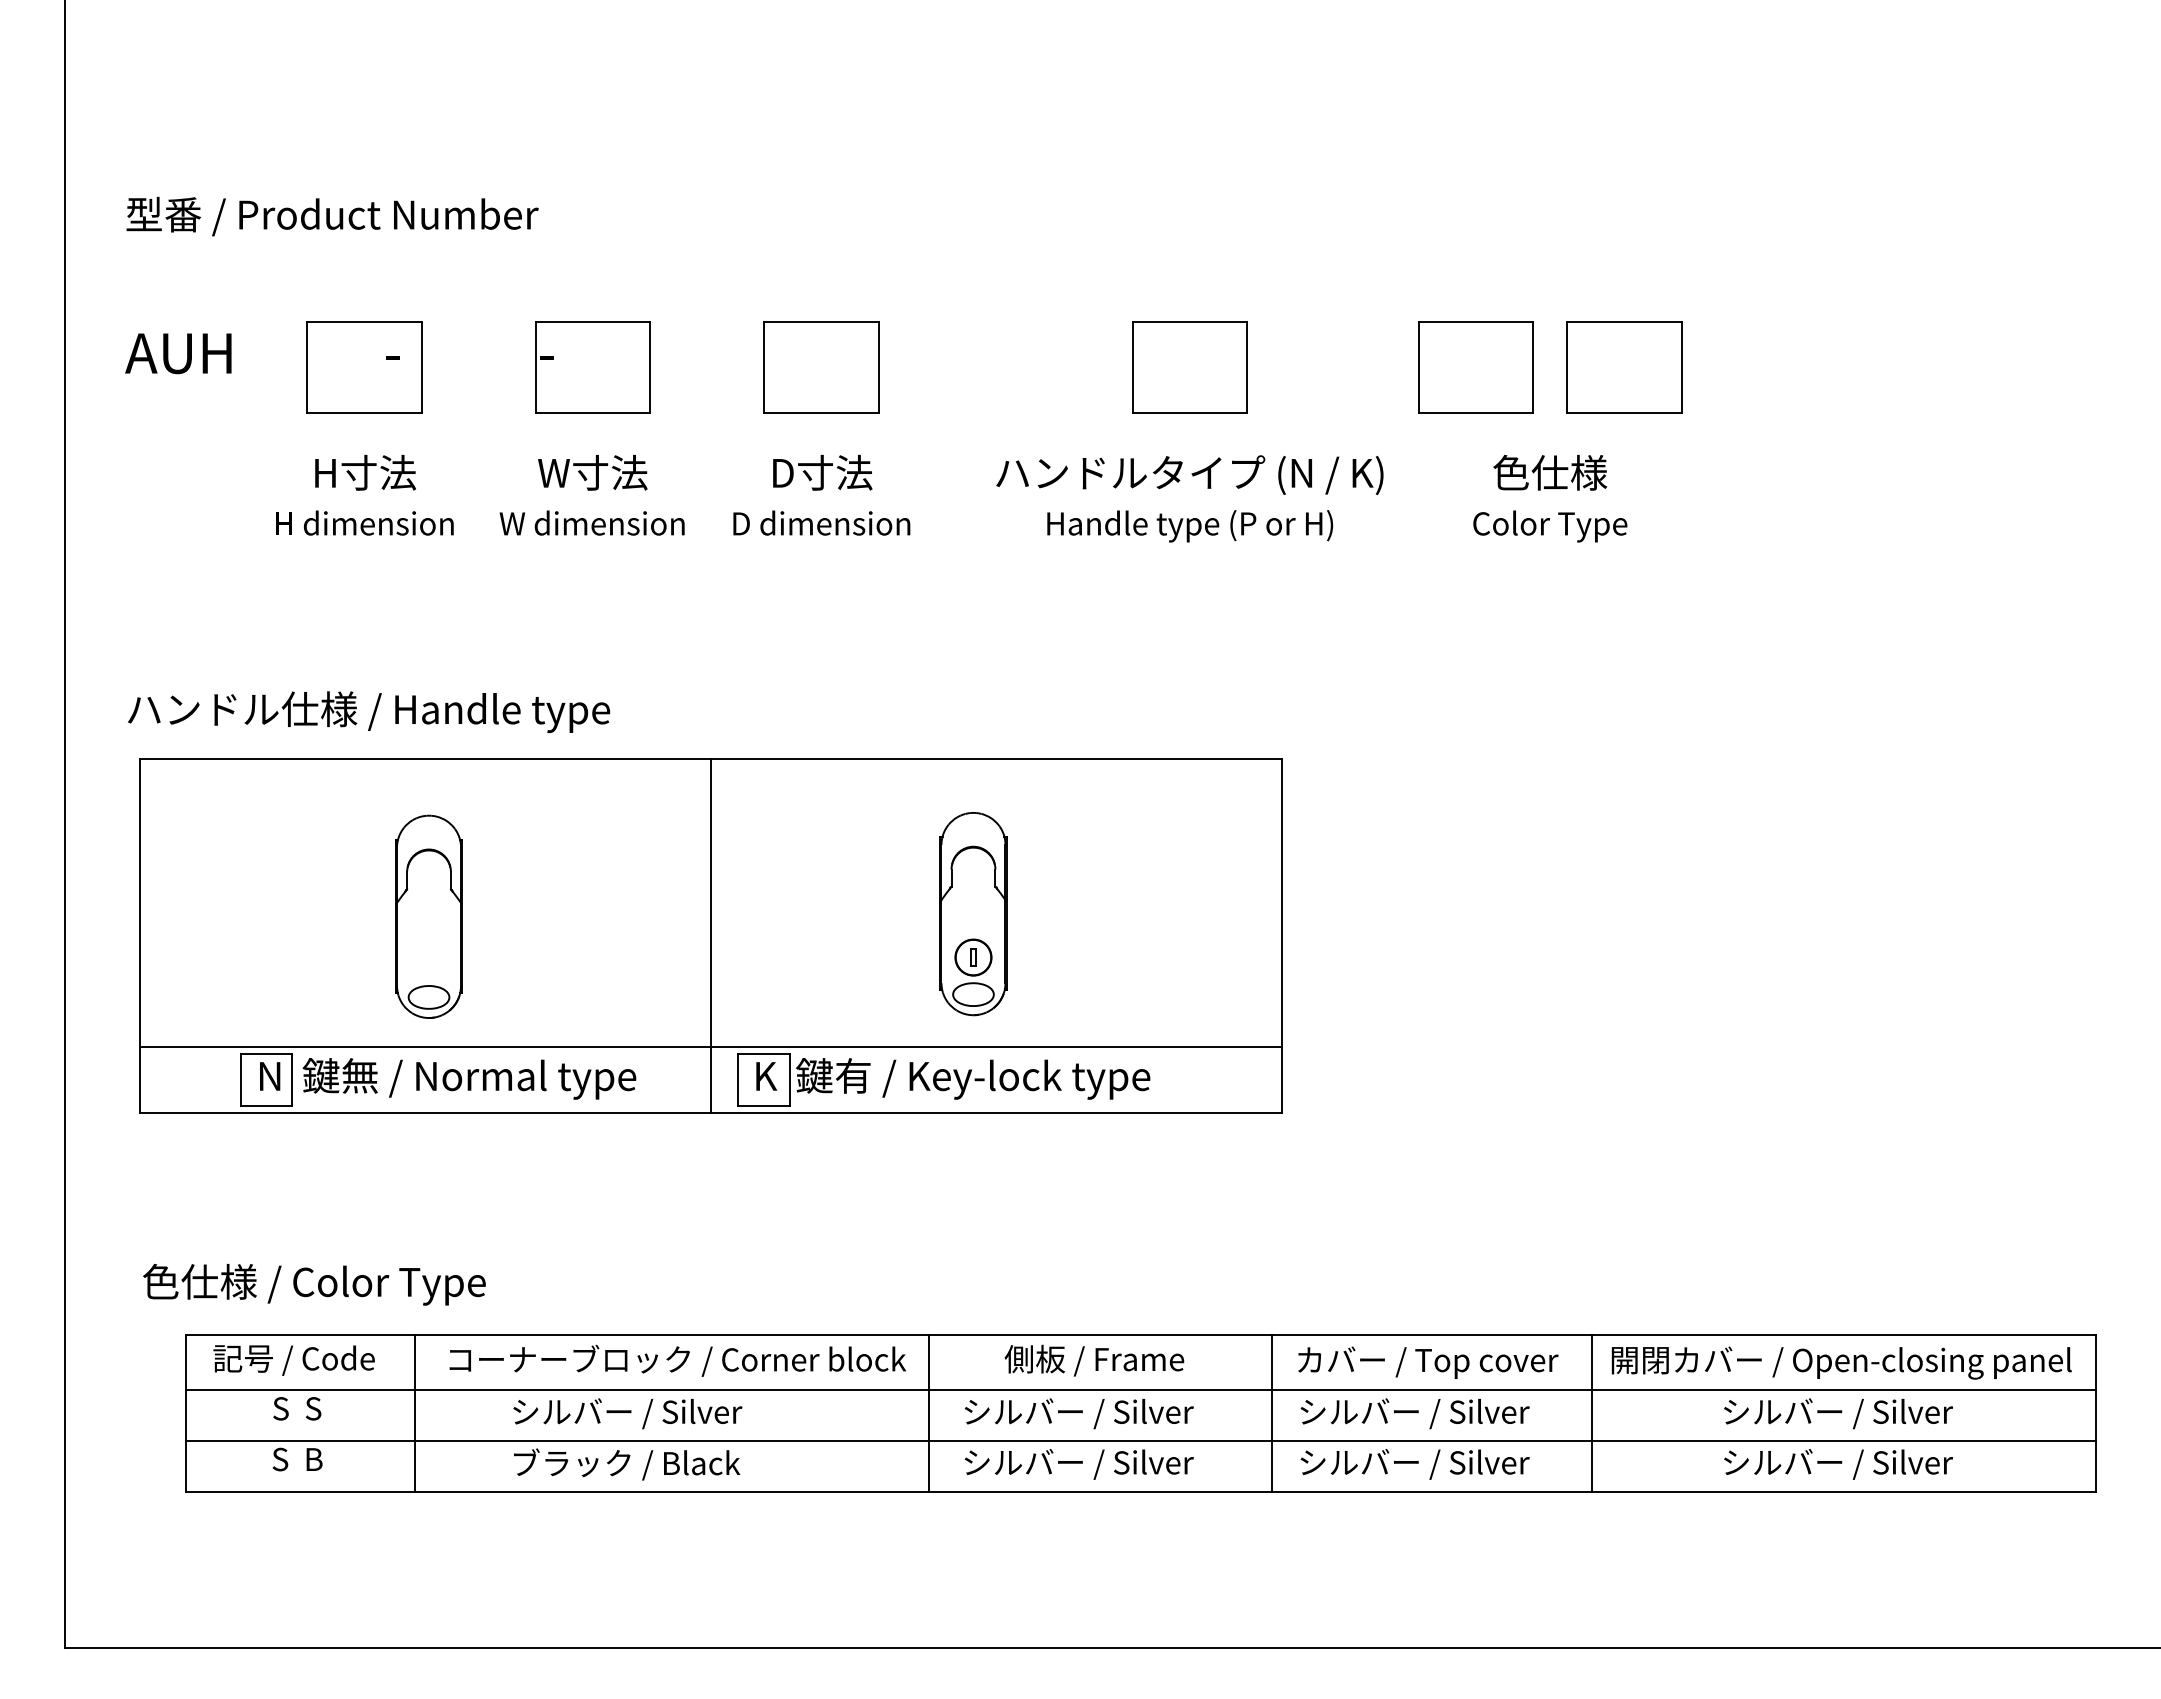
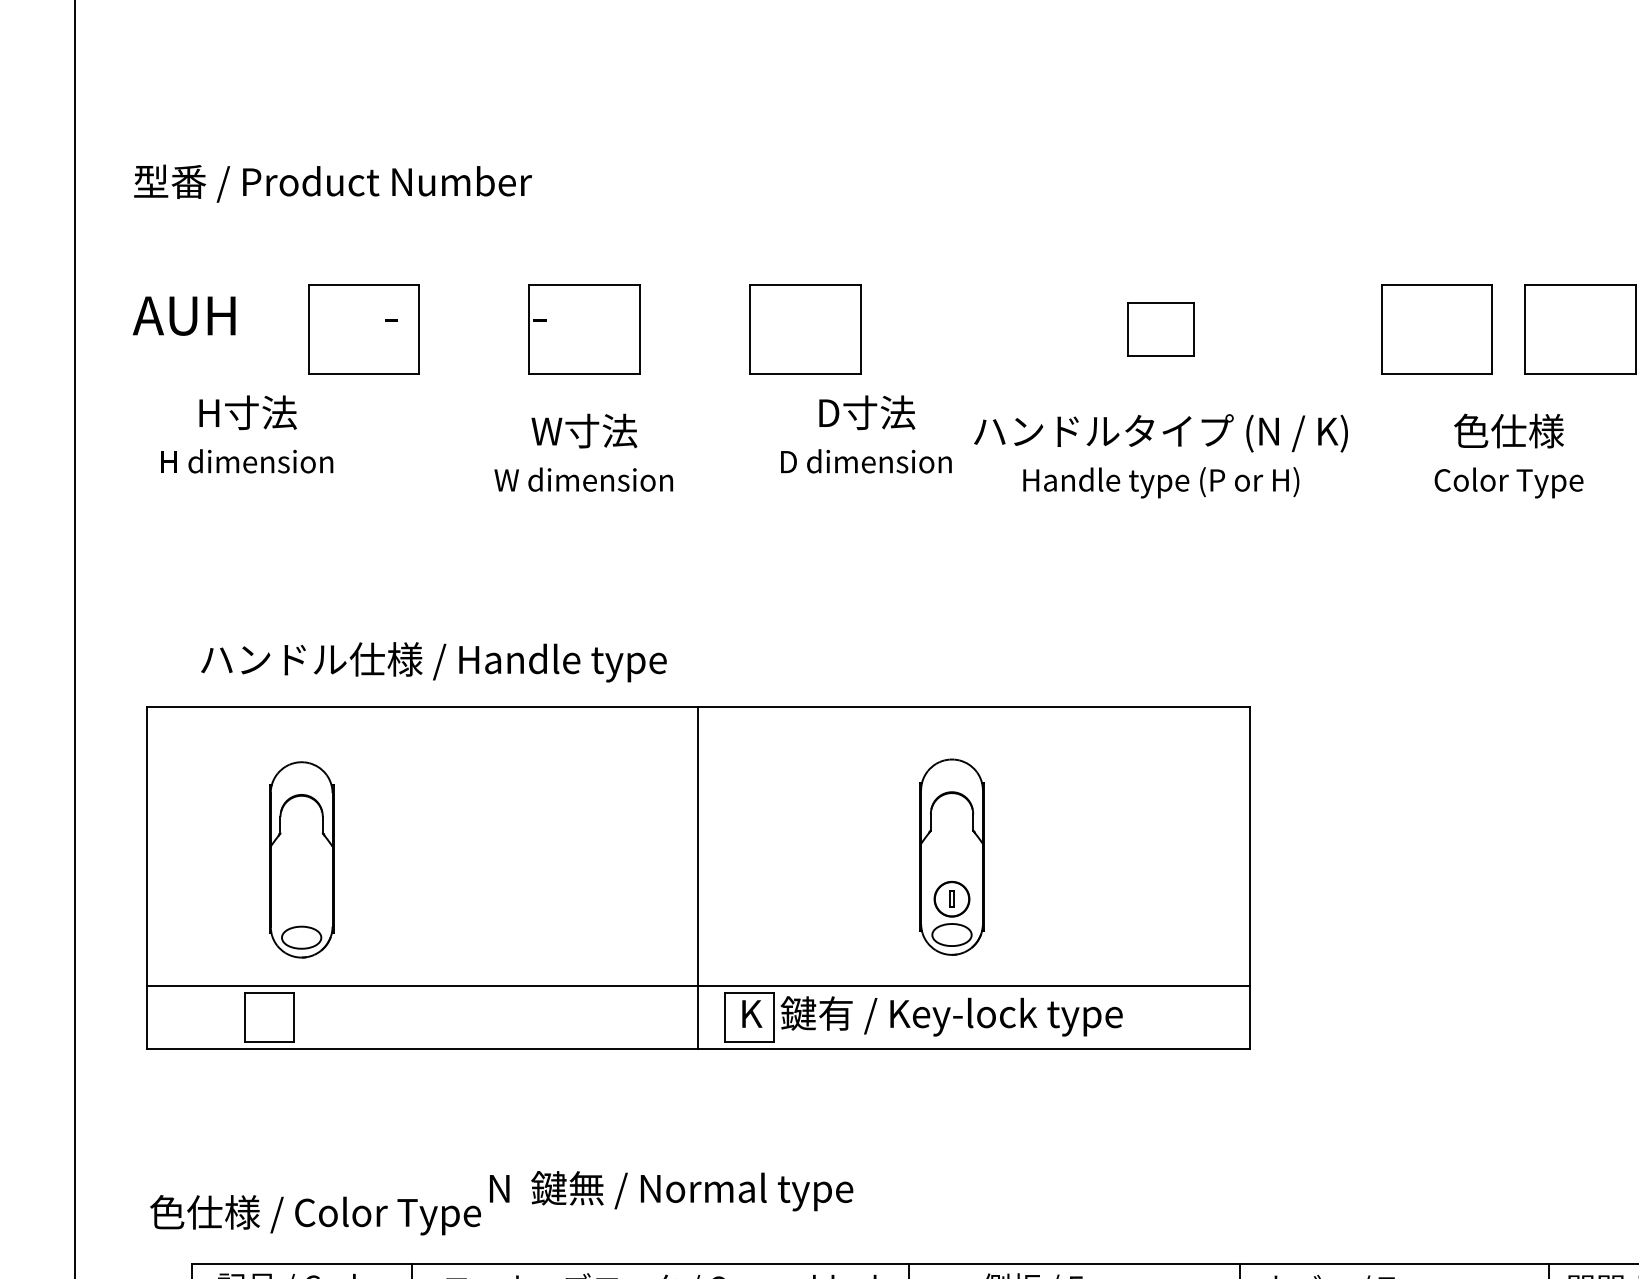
part: (1189, 367) -> (1160, 329), size x0.6
text: (364, 495) -> (247, 434), moved
text: (821, 495) -> (866, 434), moved
text: (369, 712) -> (434, 662), moved
part: (428, 916) -> (301, 859), moved
text: (448, 1078) -> (671, 1190), moved

